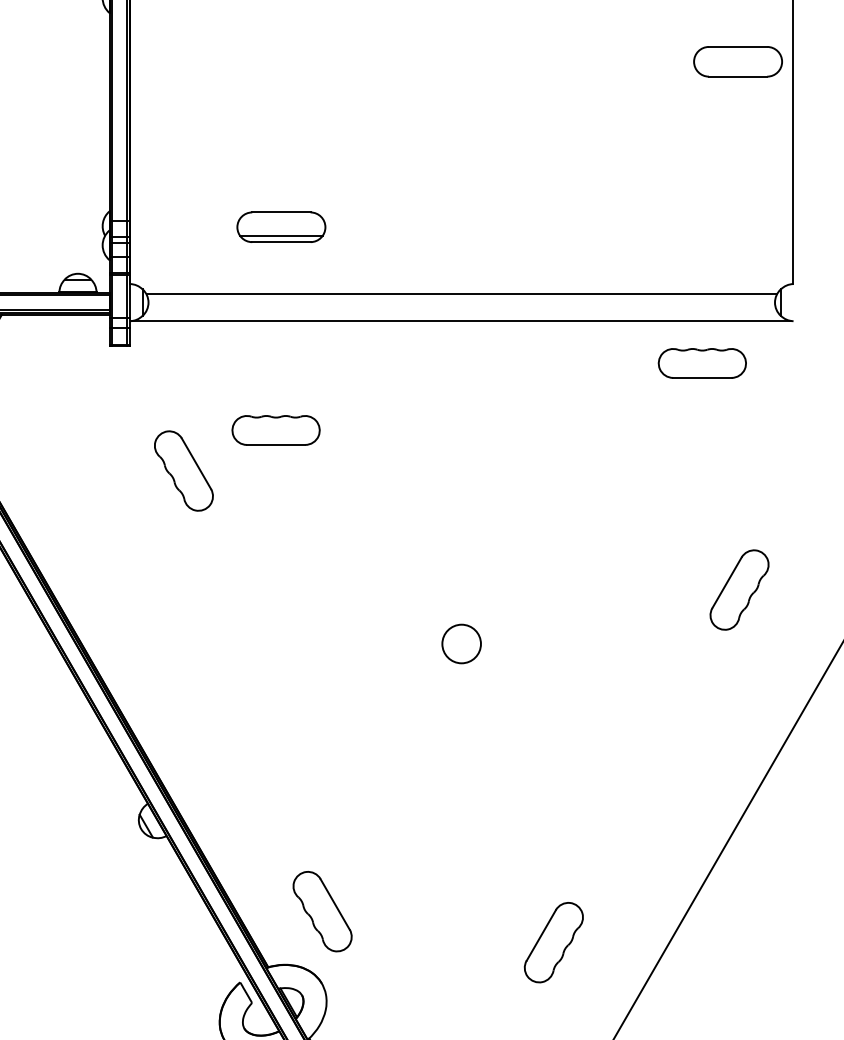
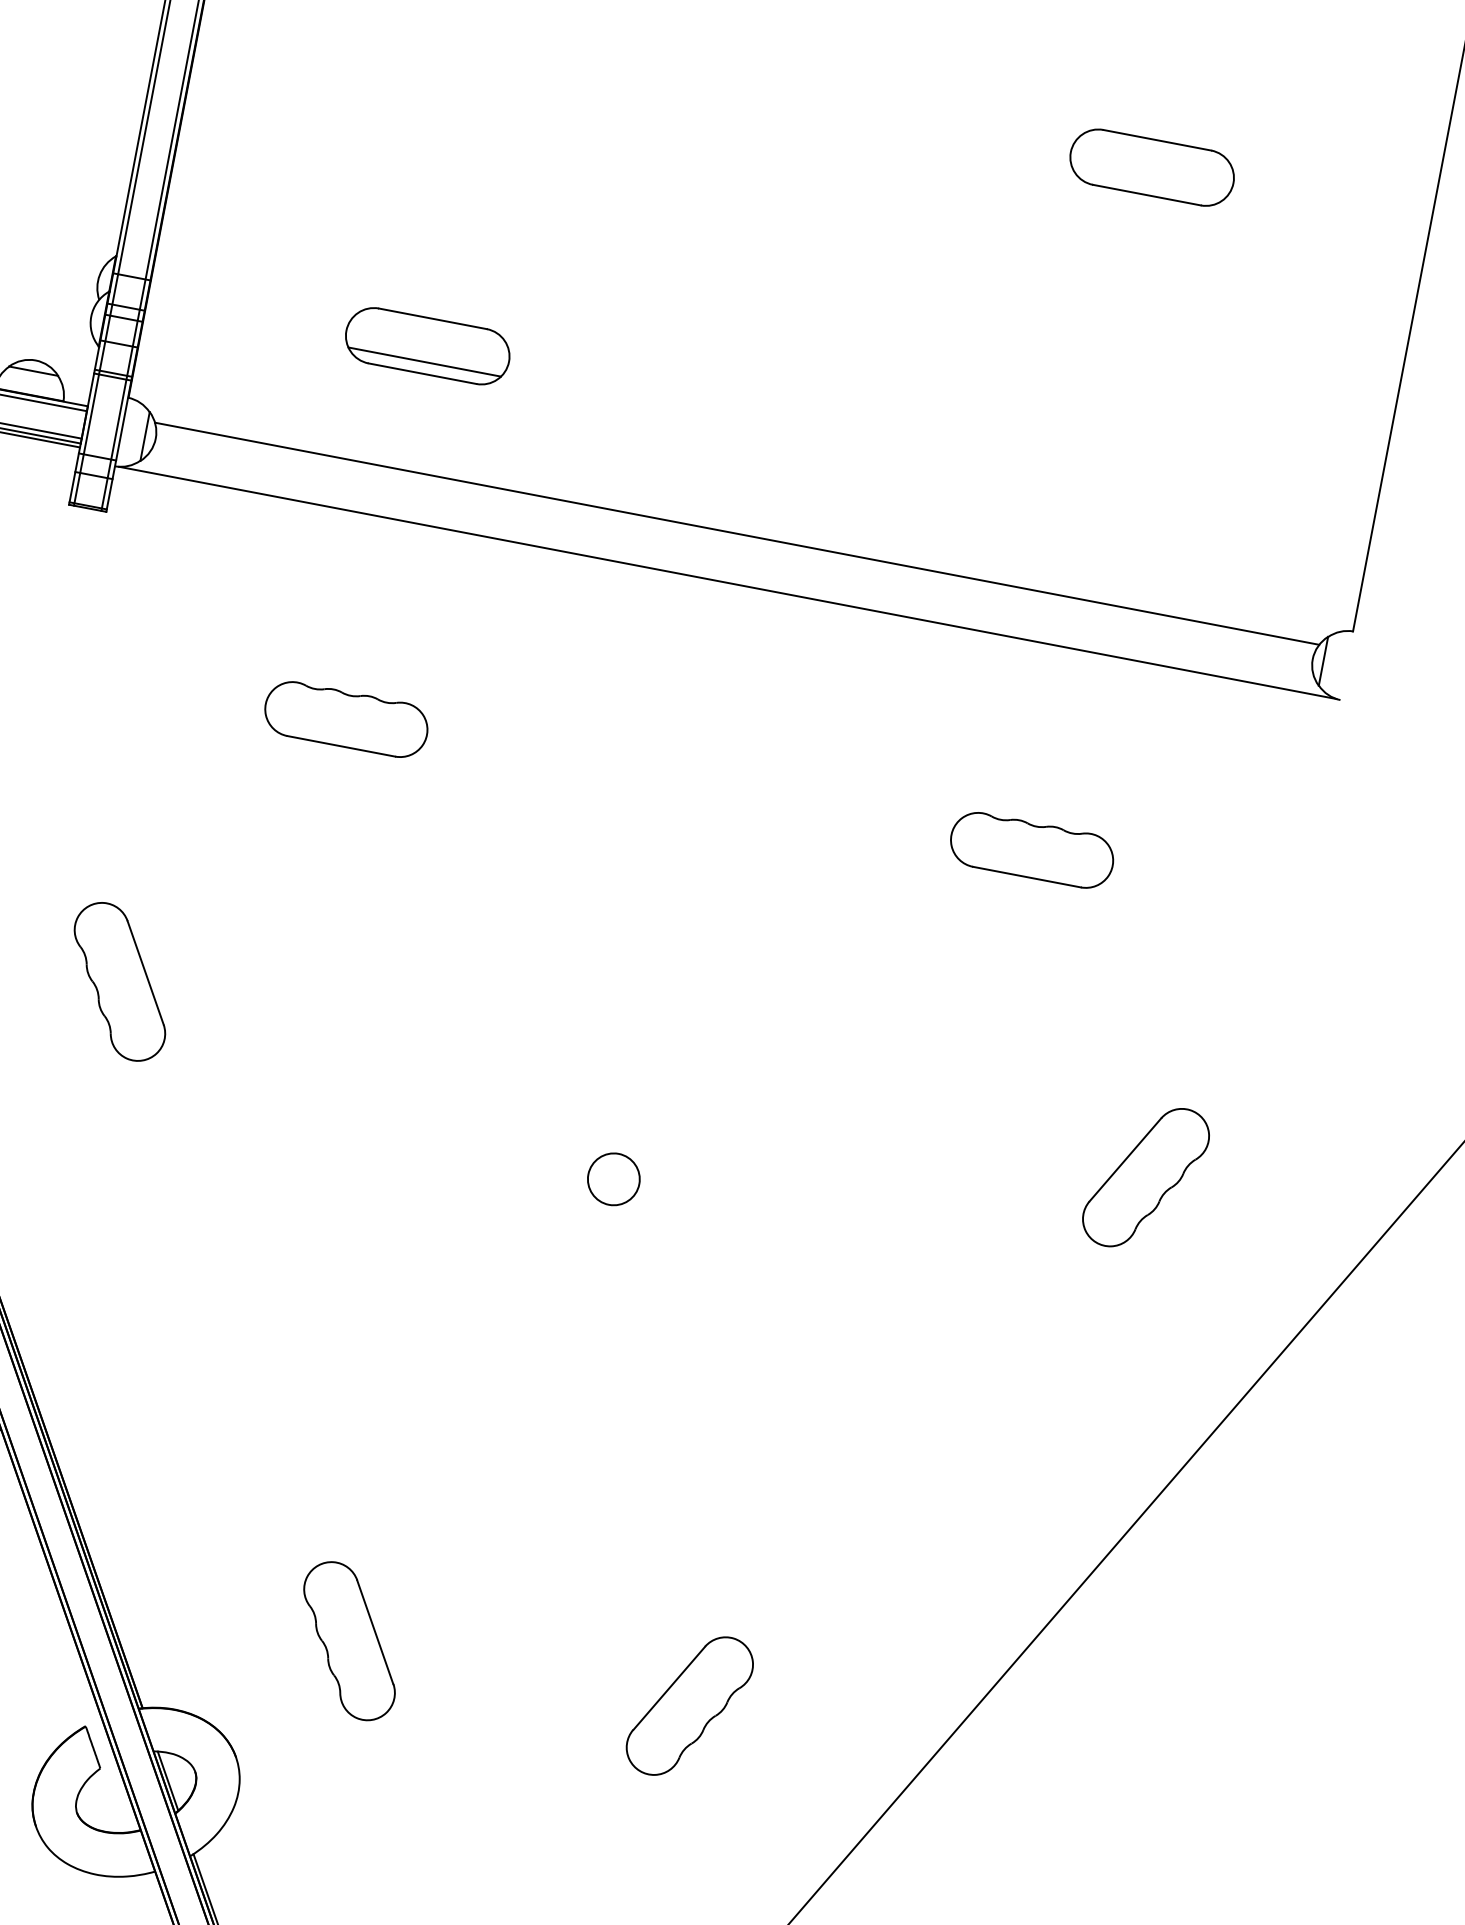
part: (737, 61) -> (1151, 166), moved
part: (701, 363) -> (1030, 850), moved
part: (183, 470) -> (119, 980), moved
circle: (461, 643) -> (613, 1178), size x0.71
part: (322, 911) -> (349, 1640), moved
part: (553, 942) -> (689, 1705), moved

